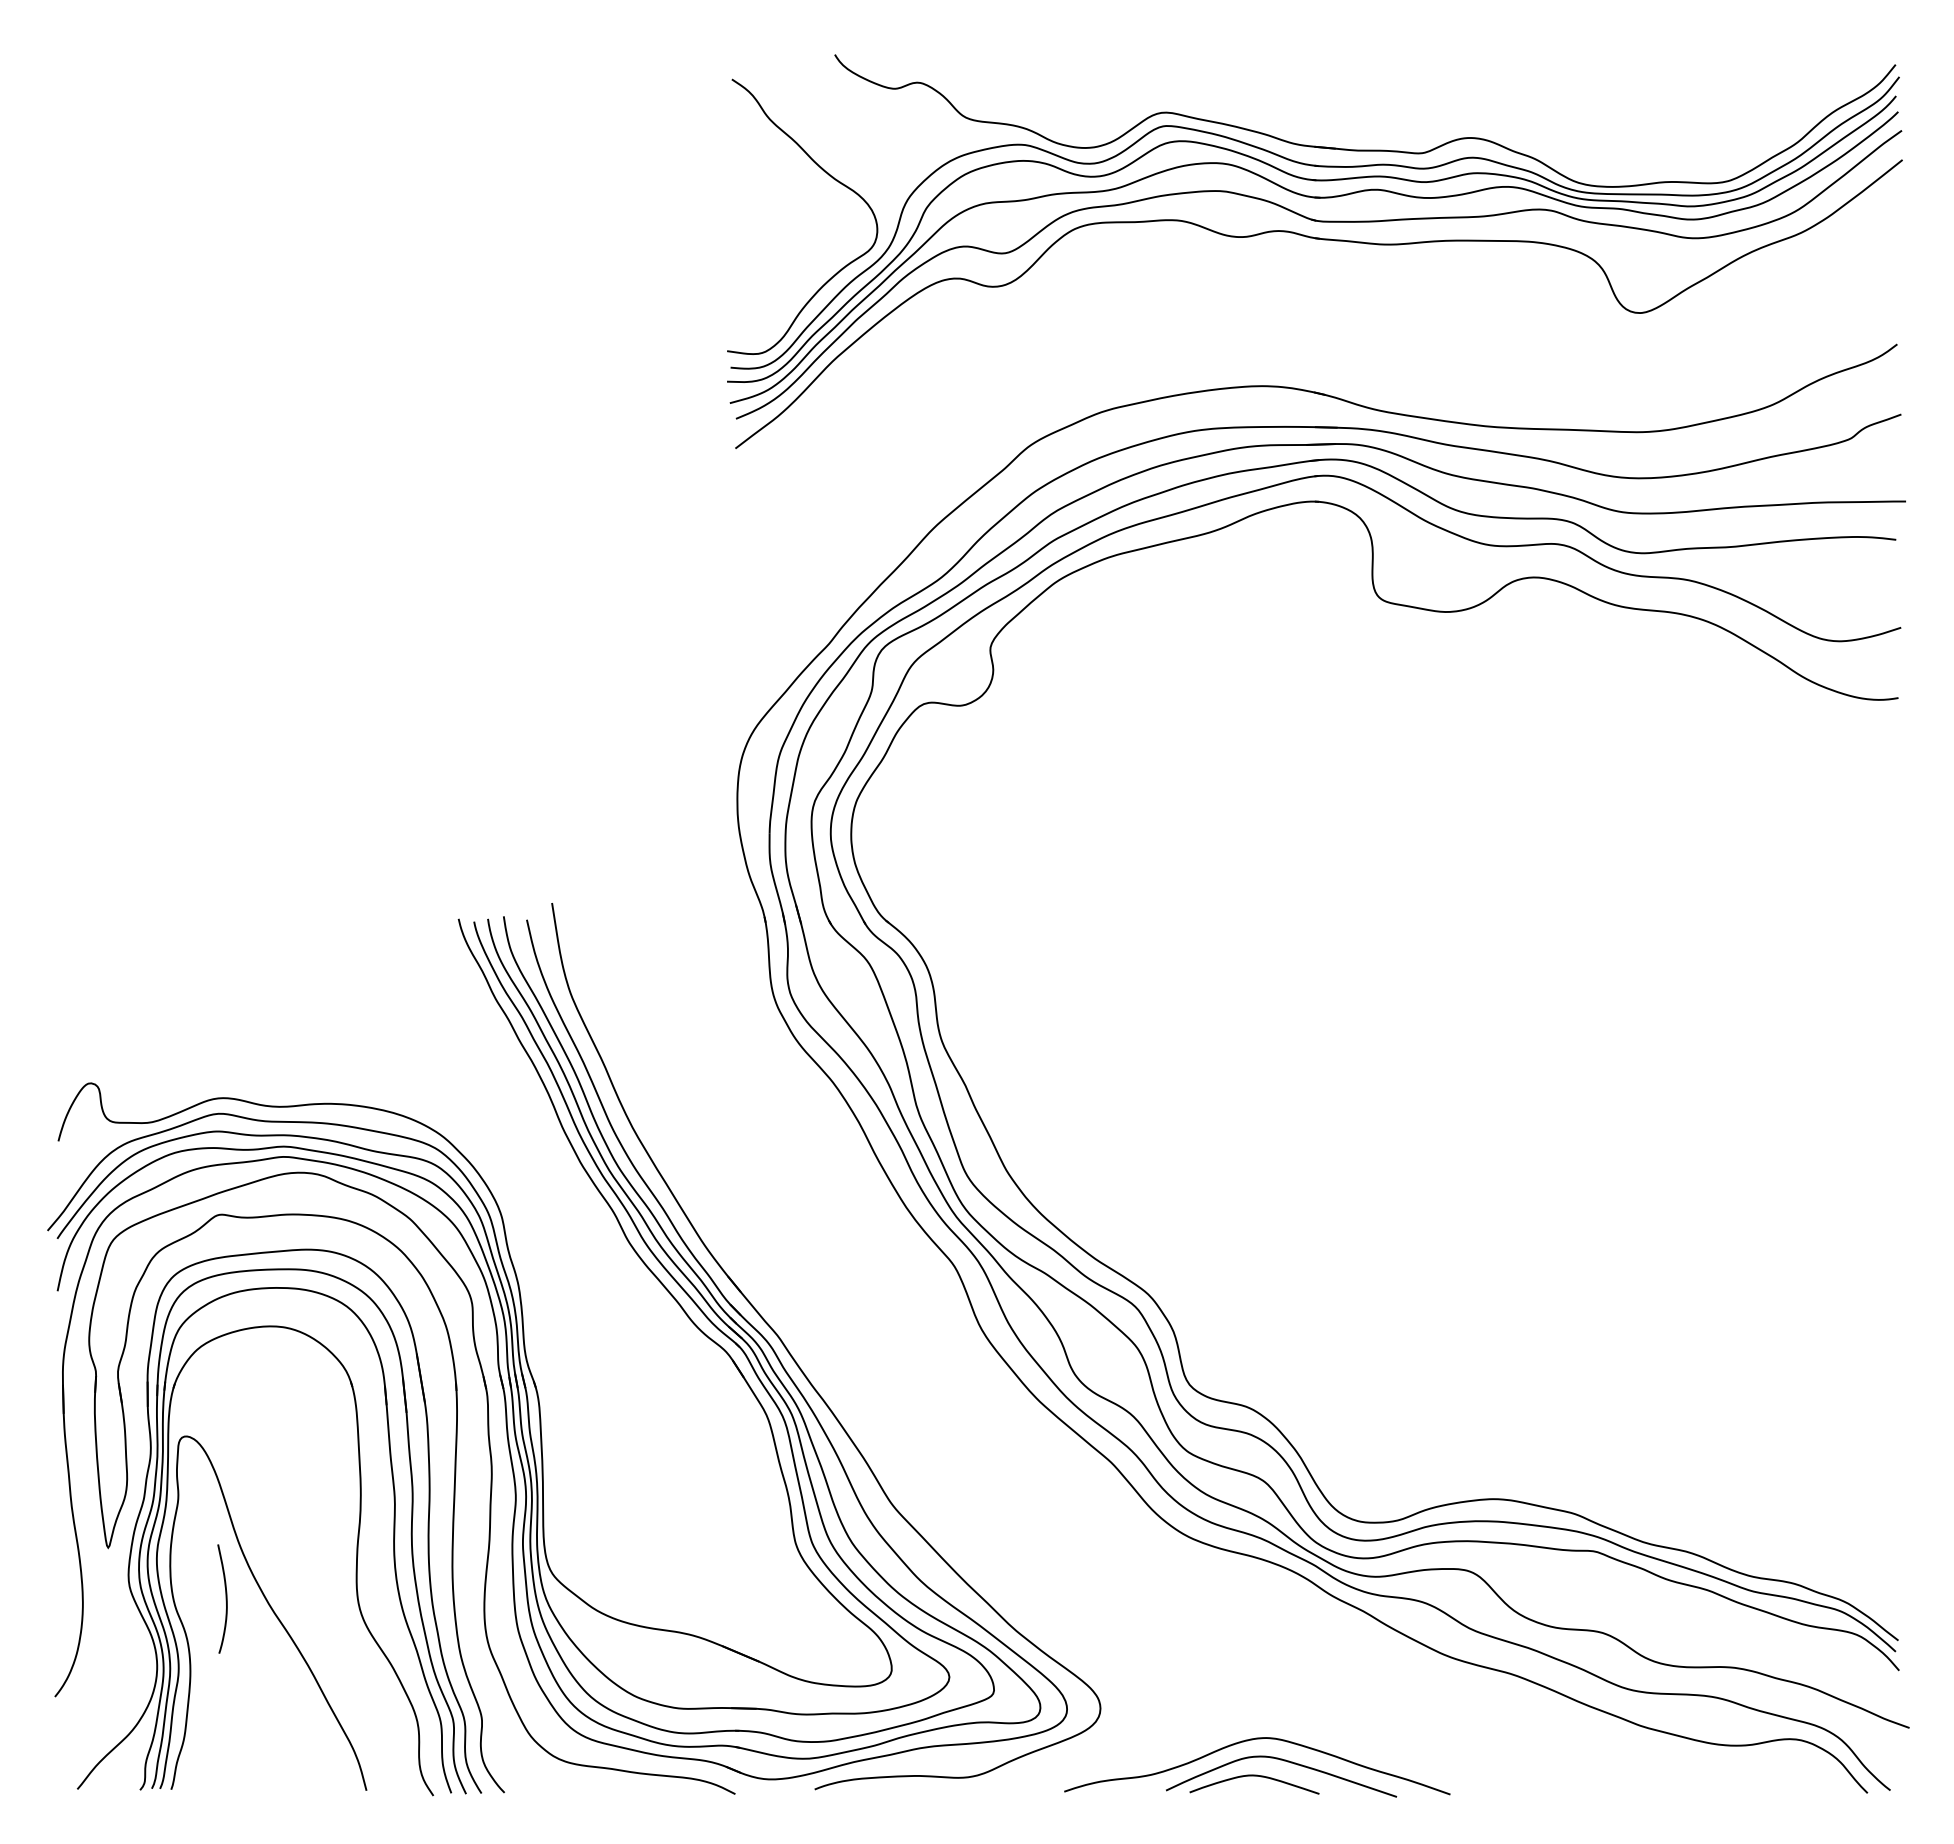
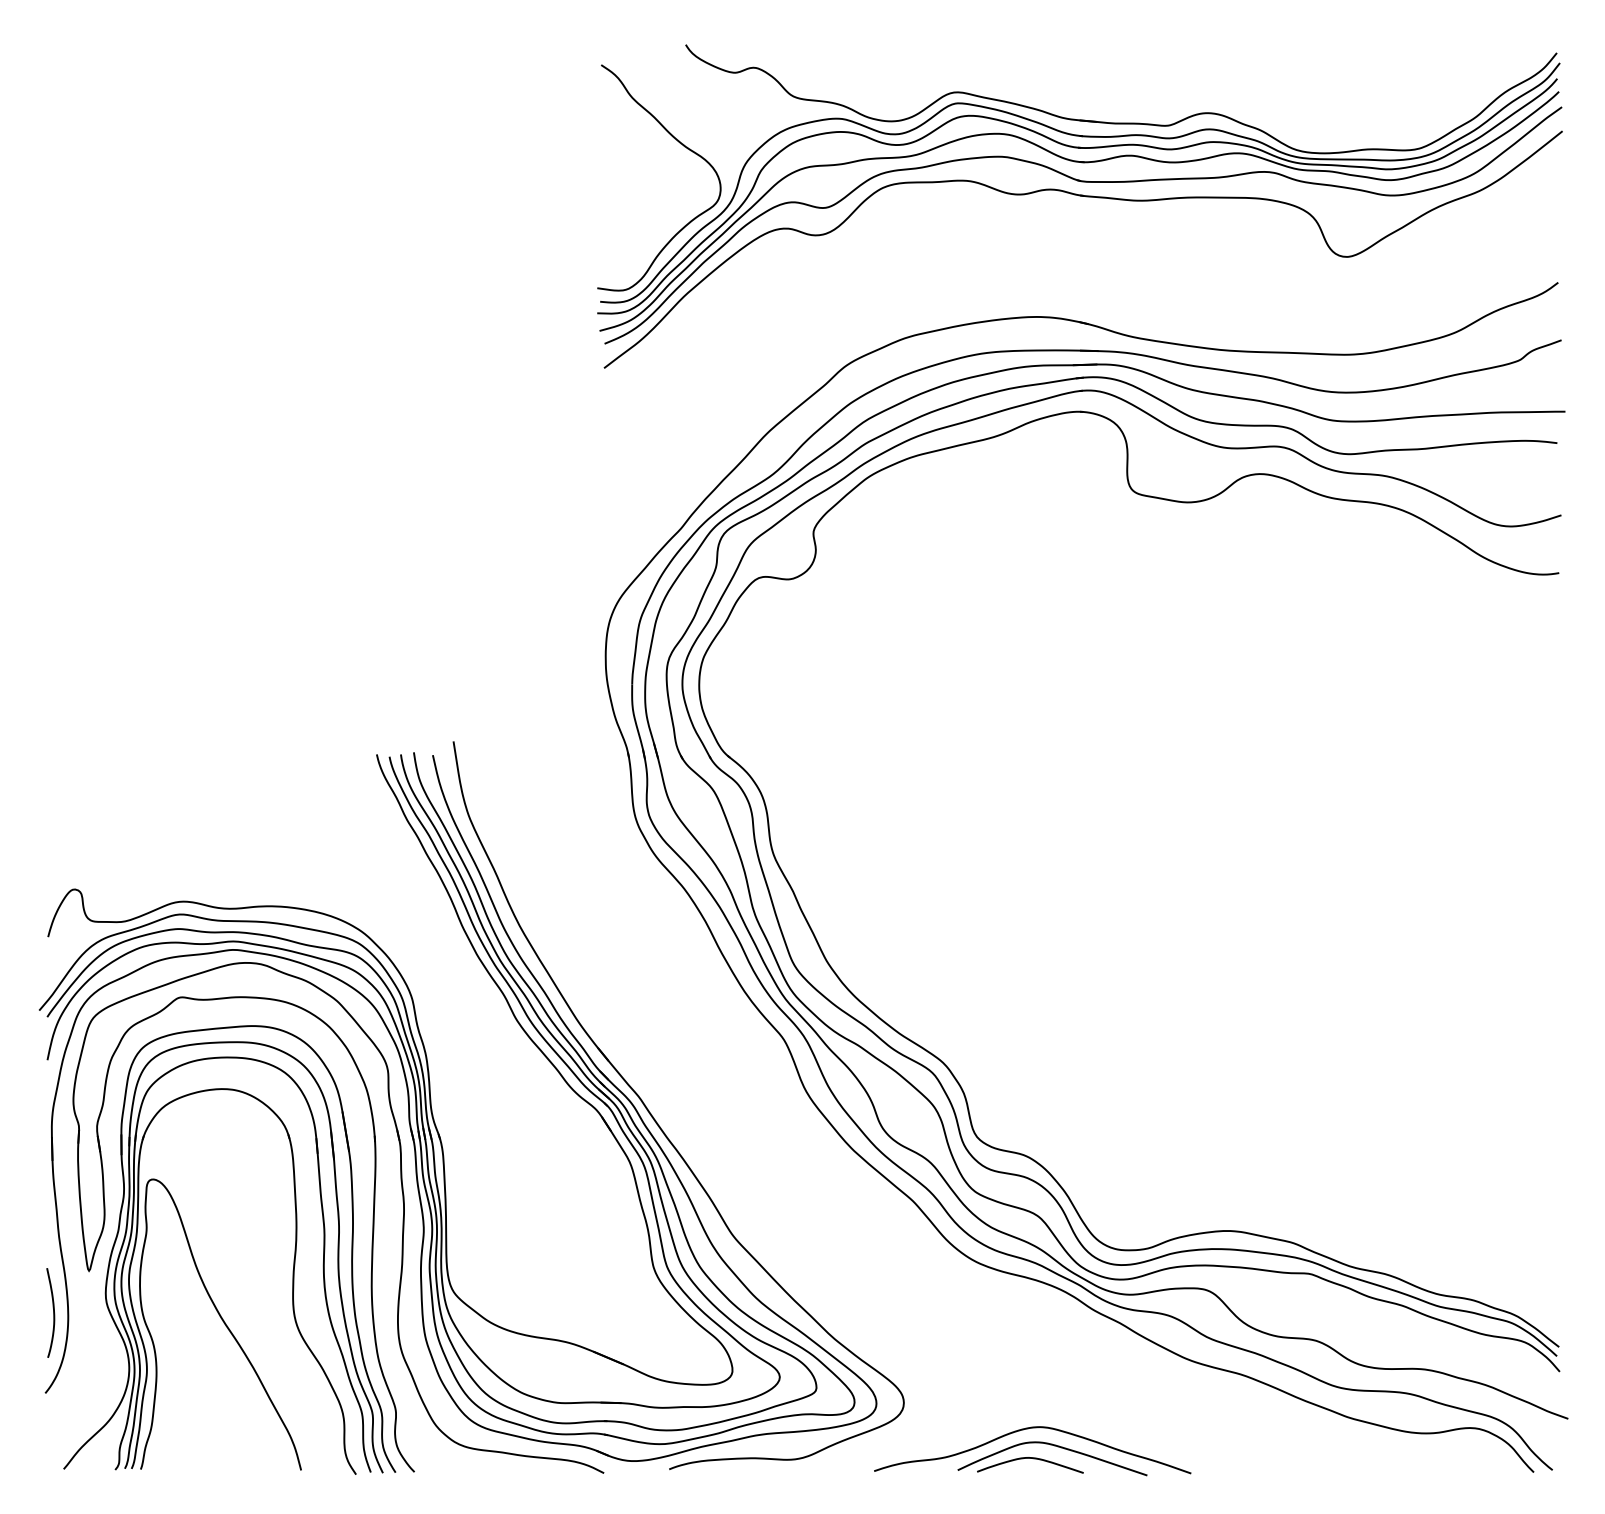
curve: (225, 1598) -> (53, 1312), moved

